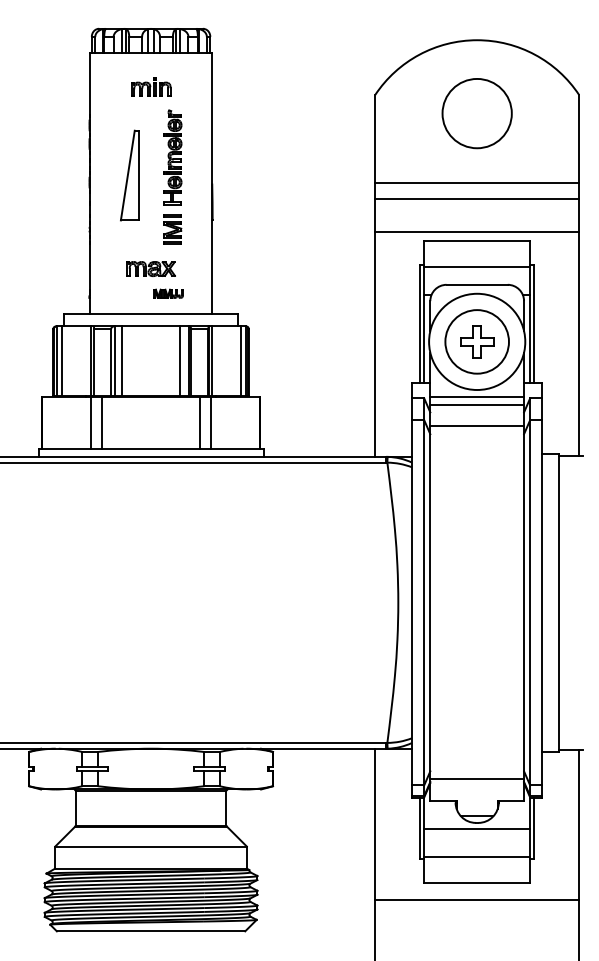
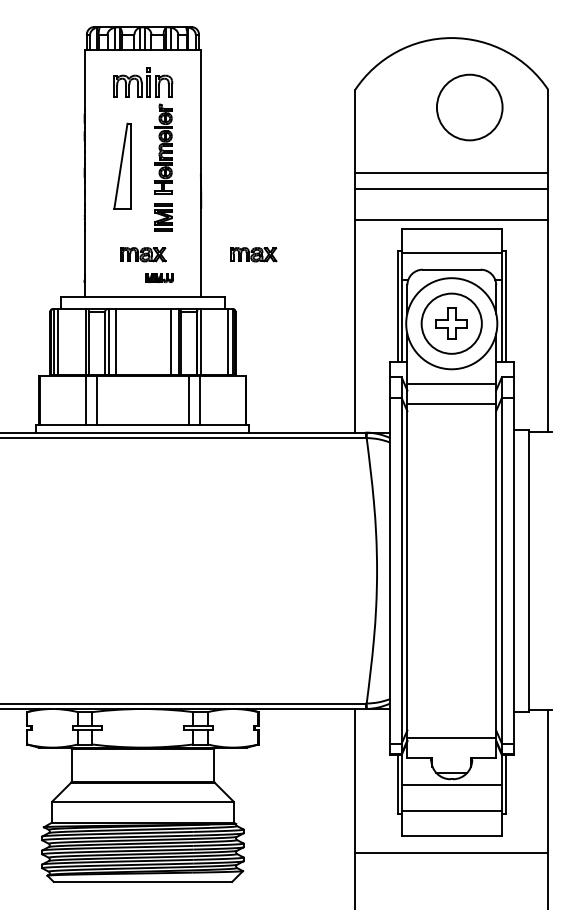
part: (151, 86) -> (143, 81), size x1.6
circle: (476, 113) -> (469, 107), moved
part: (267, 268) -> (253, 254), added
line: (477, 397) -> (452, 376), removed

